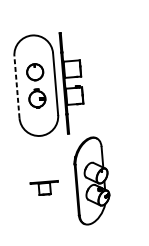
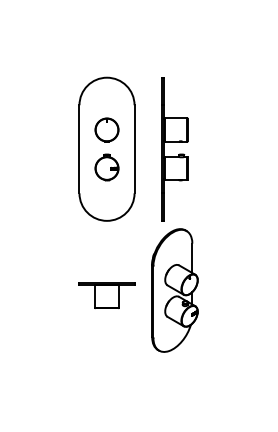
part: (76, 85) -> (179, 153), moved
line: (16, 86) -> (79, 148), dashed -> solid
part: (44, 188) -> (106, 295), size x1.43

